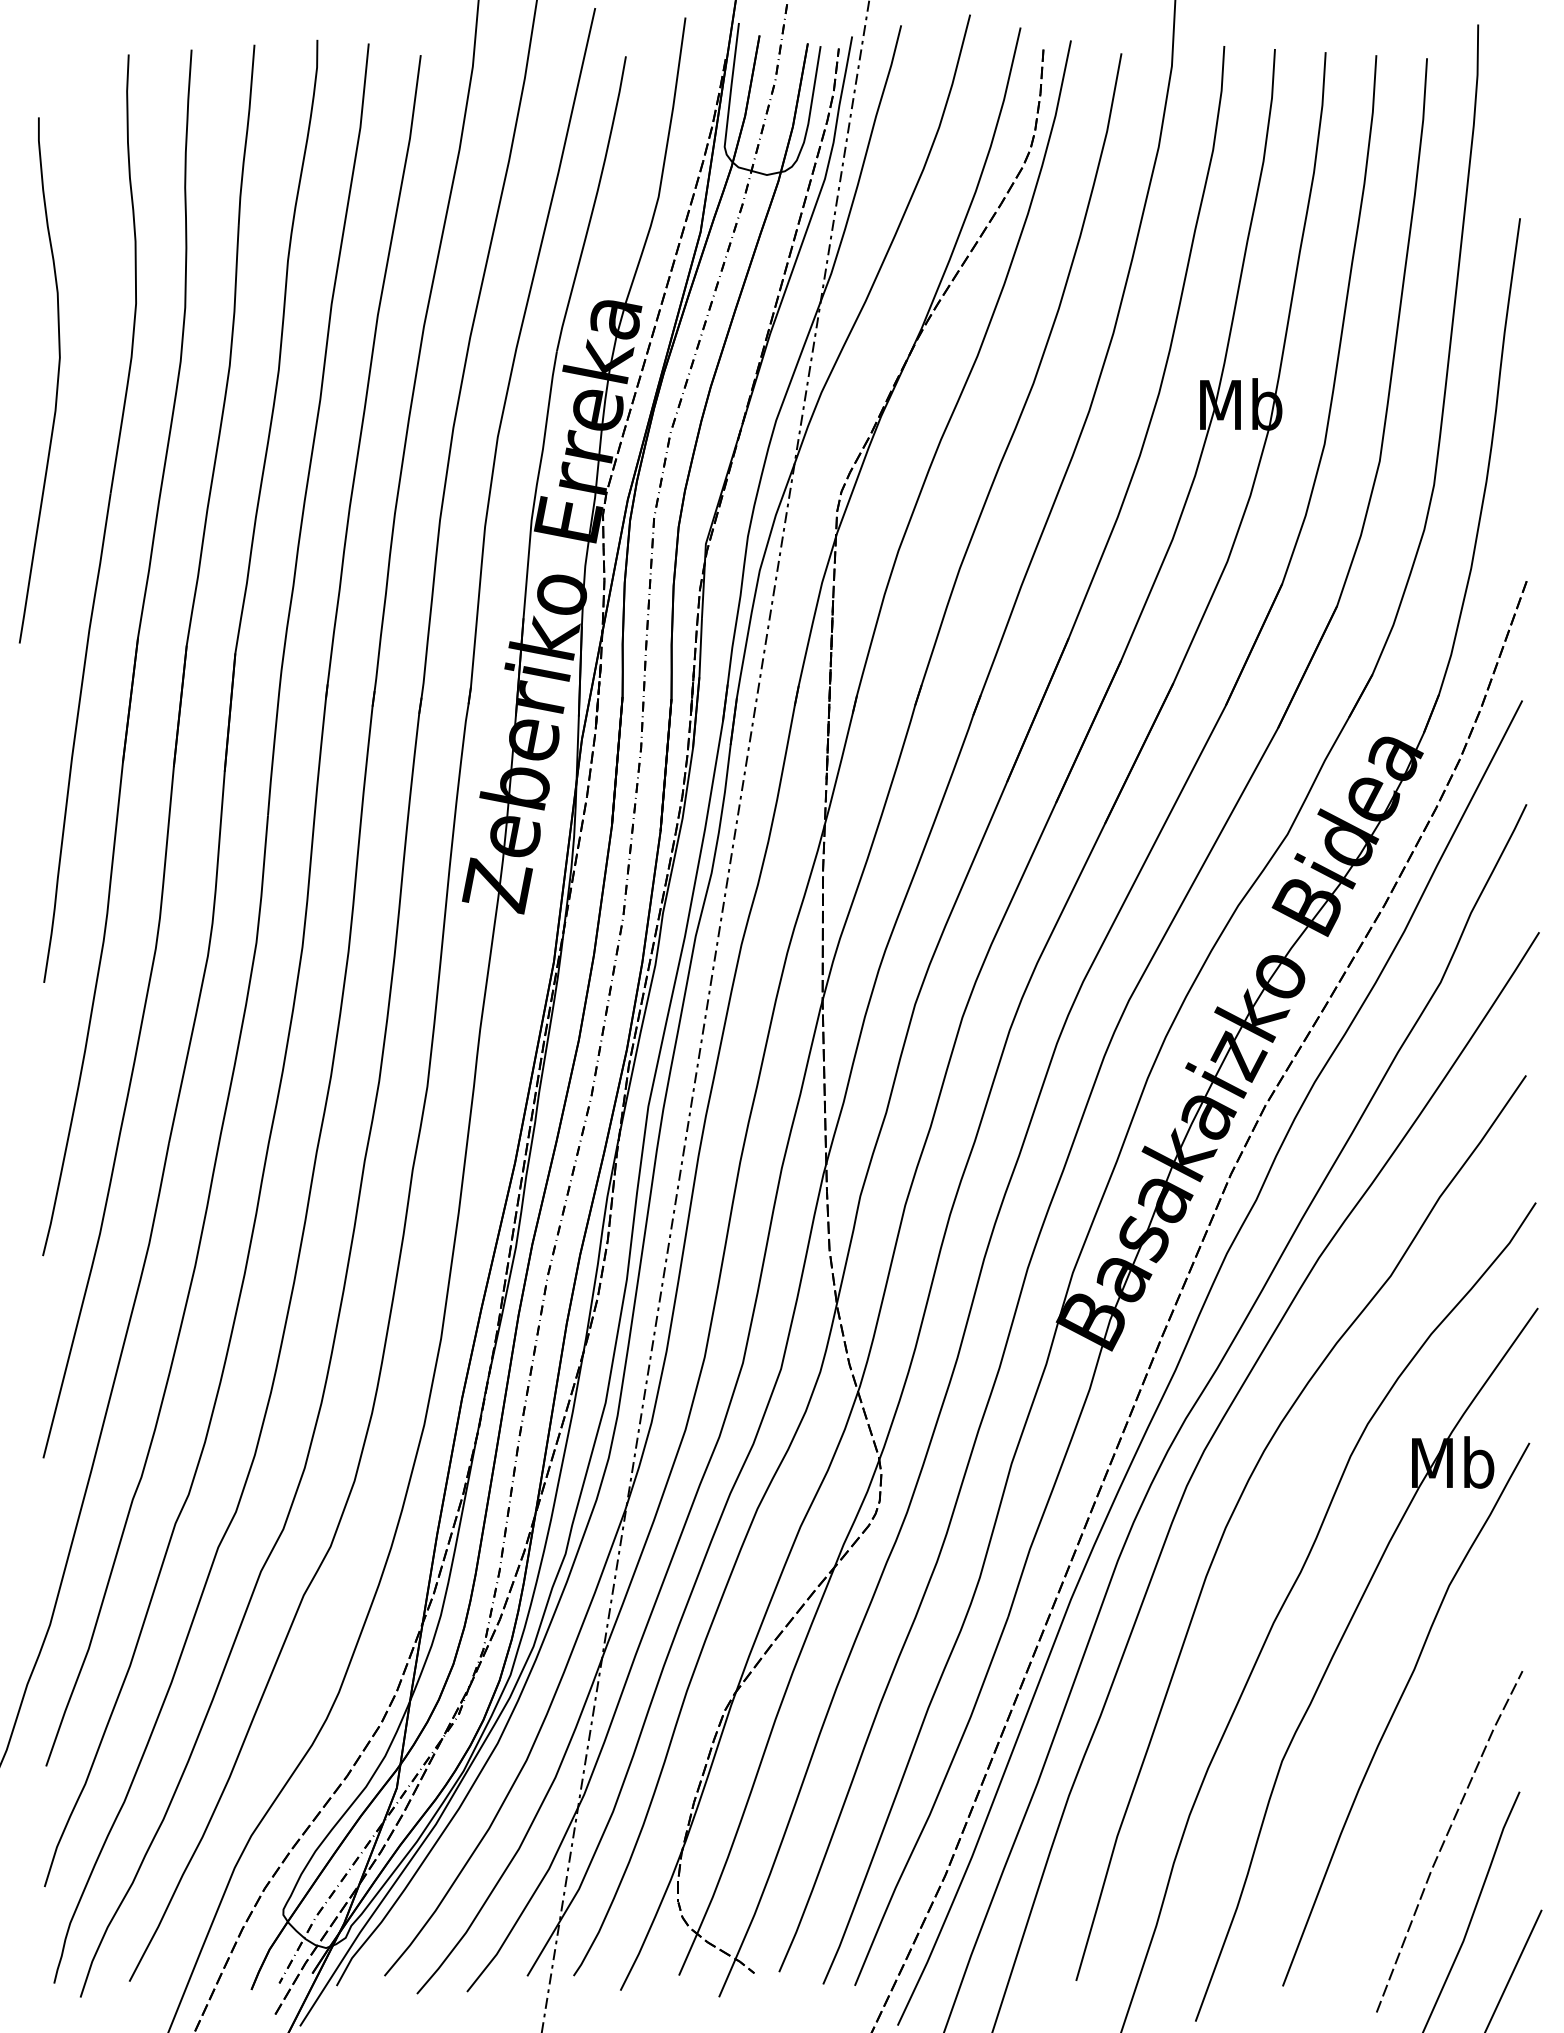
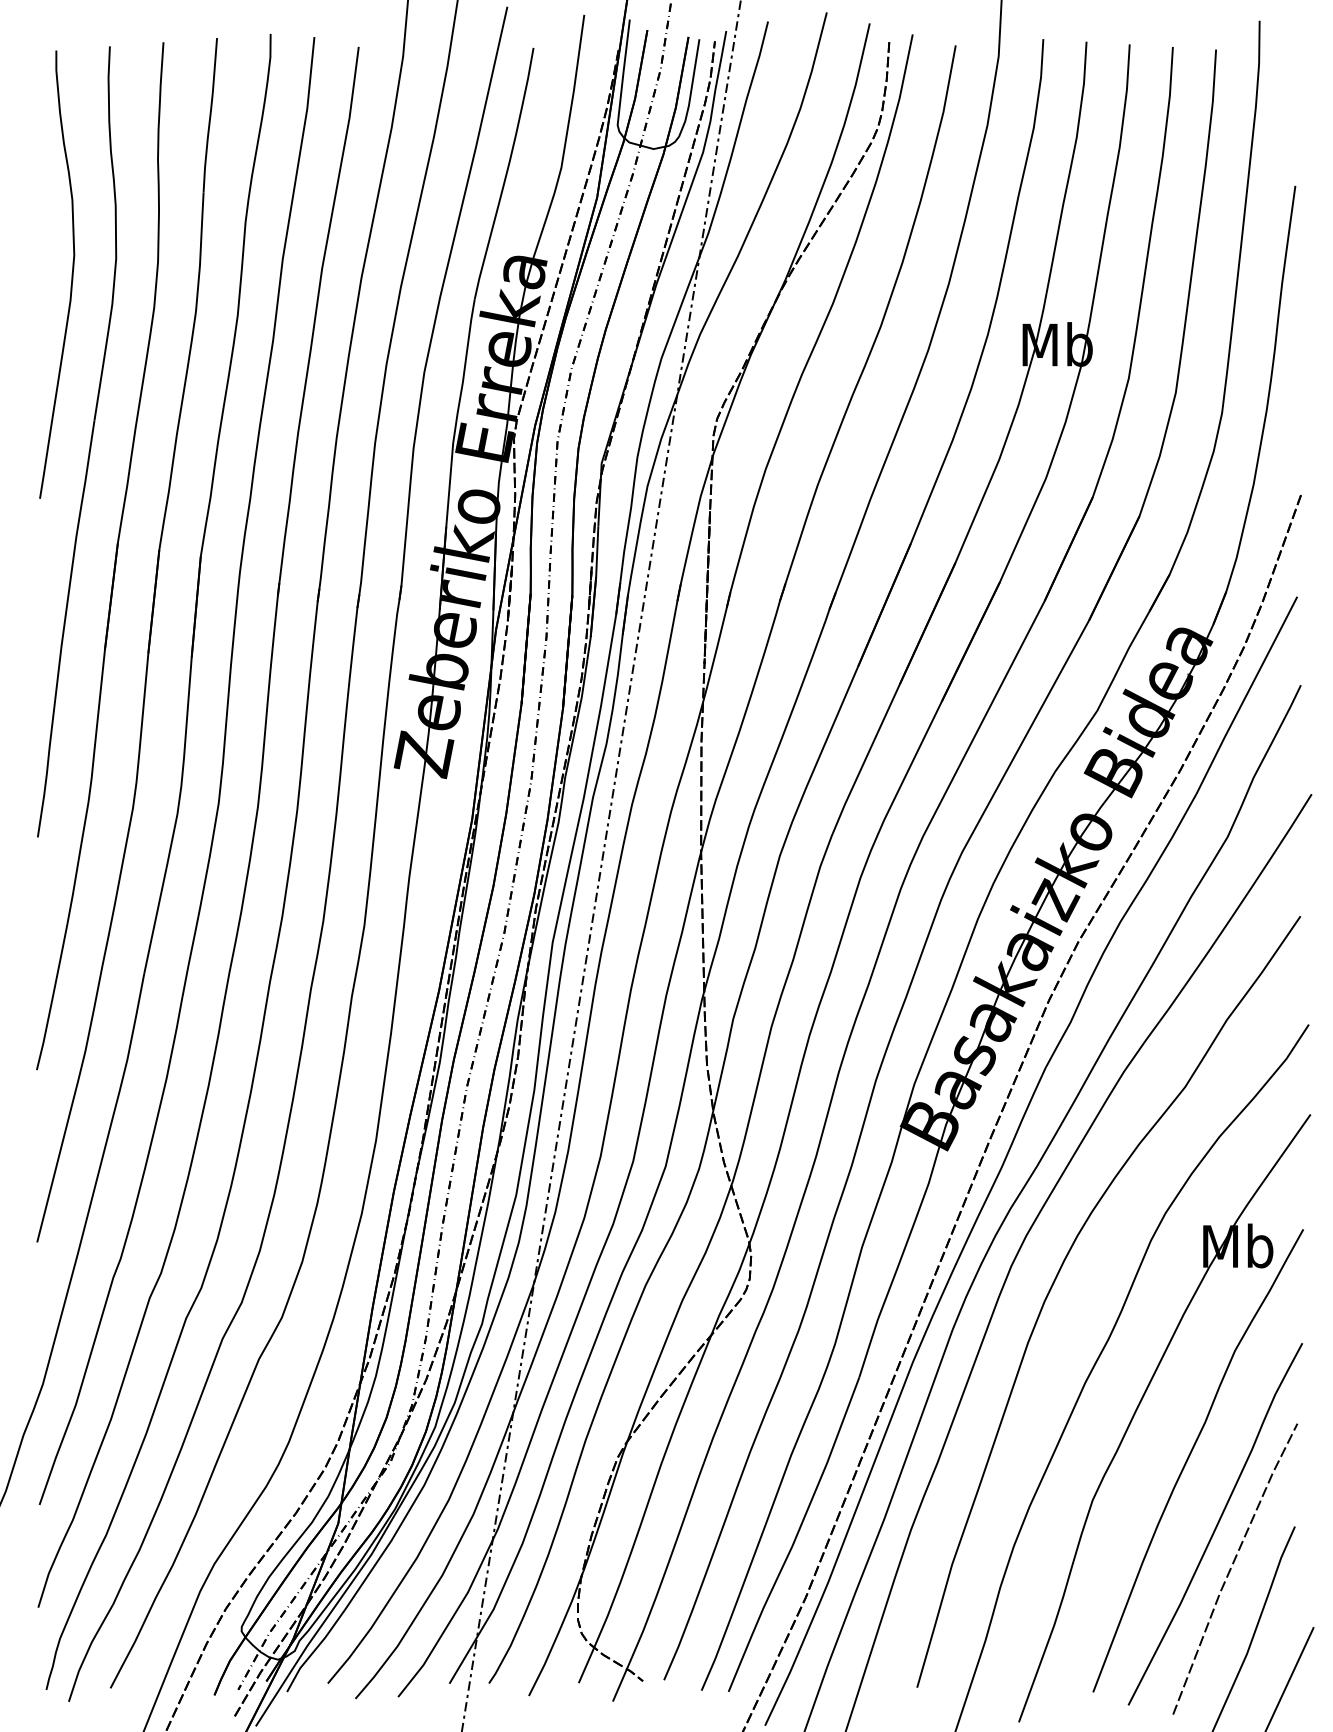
curve: (56, 383) -> (71, 277), moved
curve: (1427, 1789) -> (1216, 1524), added

